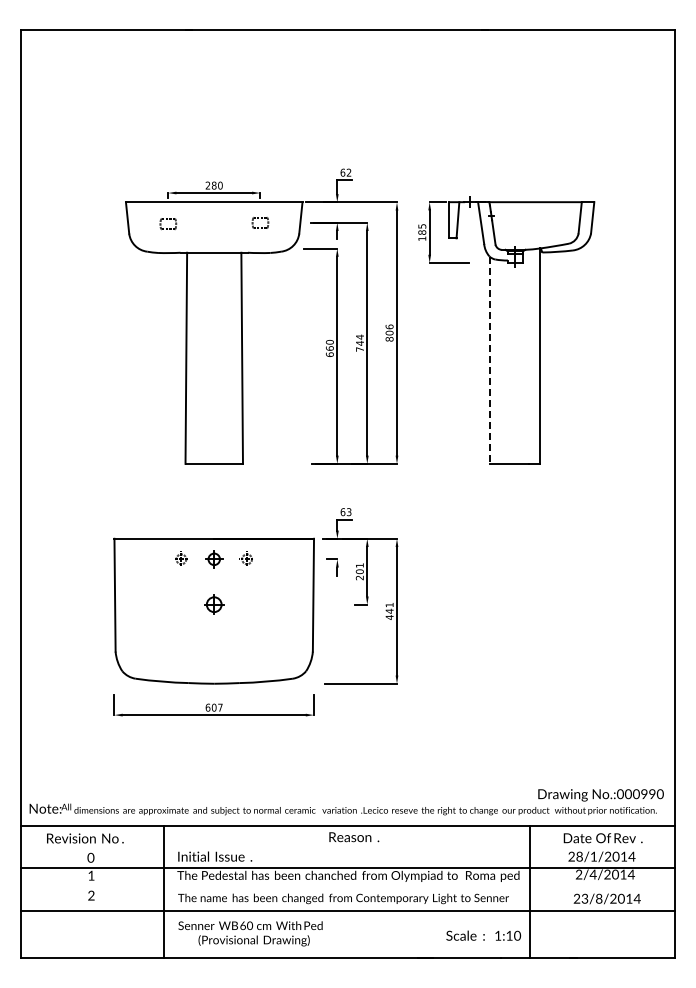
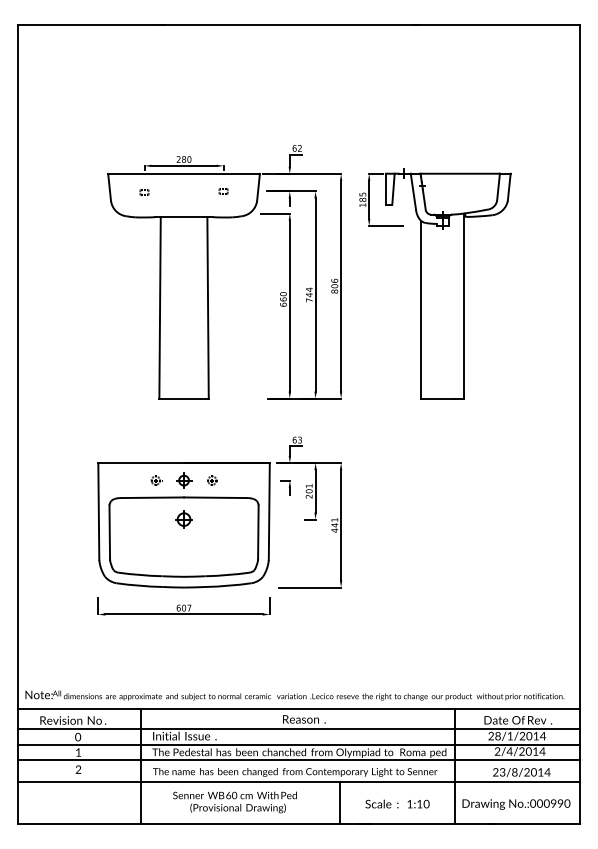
part: (259, 222) -> (222, 191), size x0.62
part: (167, 223) -> (143, 192), size x0.62
line: (489, 360) -> (420, 309), dashed -> solid
part: (213, 624) -> (183, 536), added
text: (600, 795) -> (515, 804), moved
line: (347, 848) -> (298, 729), added
line: (347, 884) -> (298, 760), added
text: (250, 933) -> (234, 802), moved
line: (395, 934) -> (339, 803), added
text: (483, 935) -> (397, 803), moved

